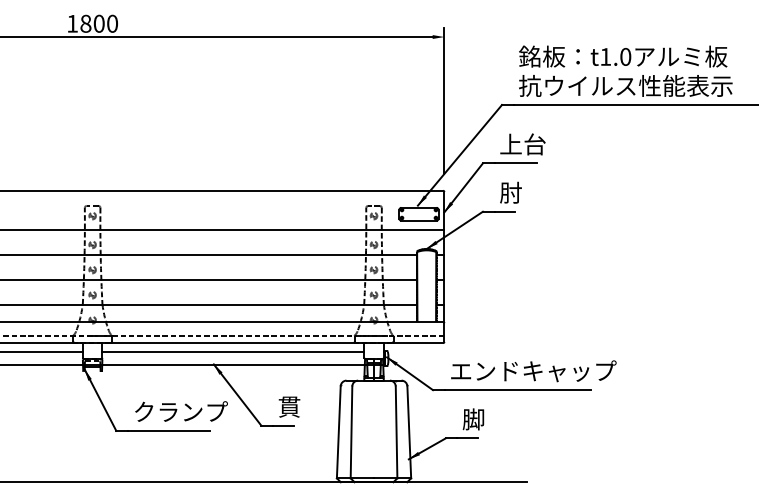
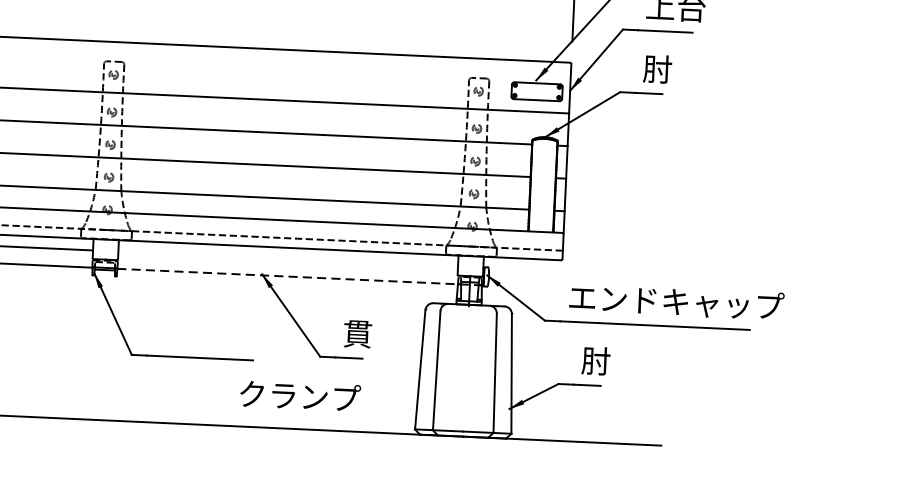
line: (233, 351) -> (288, 258), removed
line: (243, 365) -> (300, 277), solid -> dashed
text: (181, 411) -> (300, 395), moved
text: (473, 419) -> (595, 361), 脚 -> 肘

